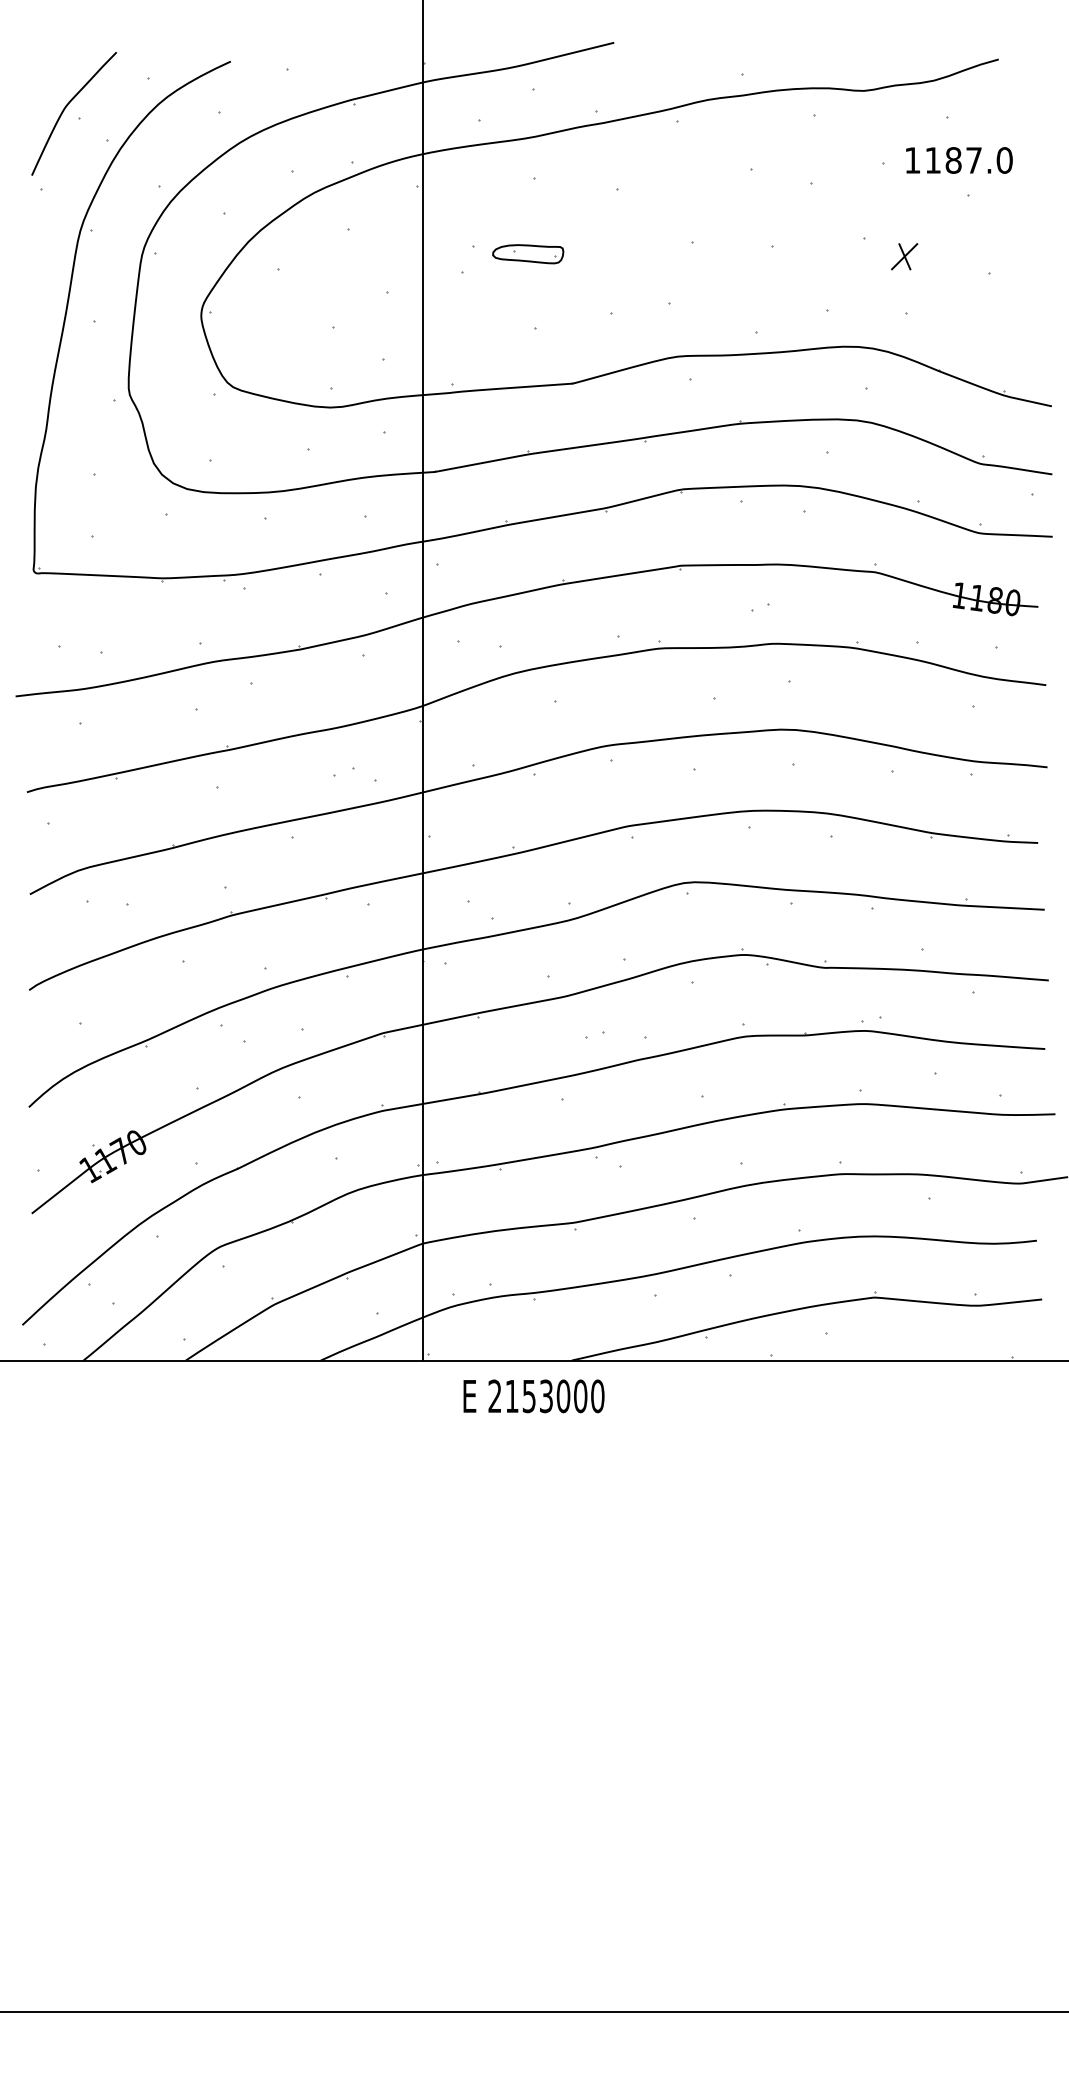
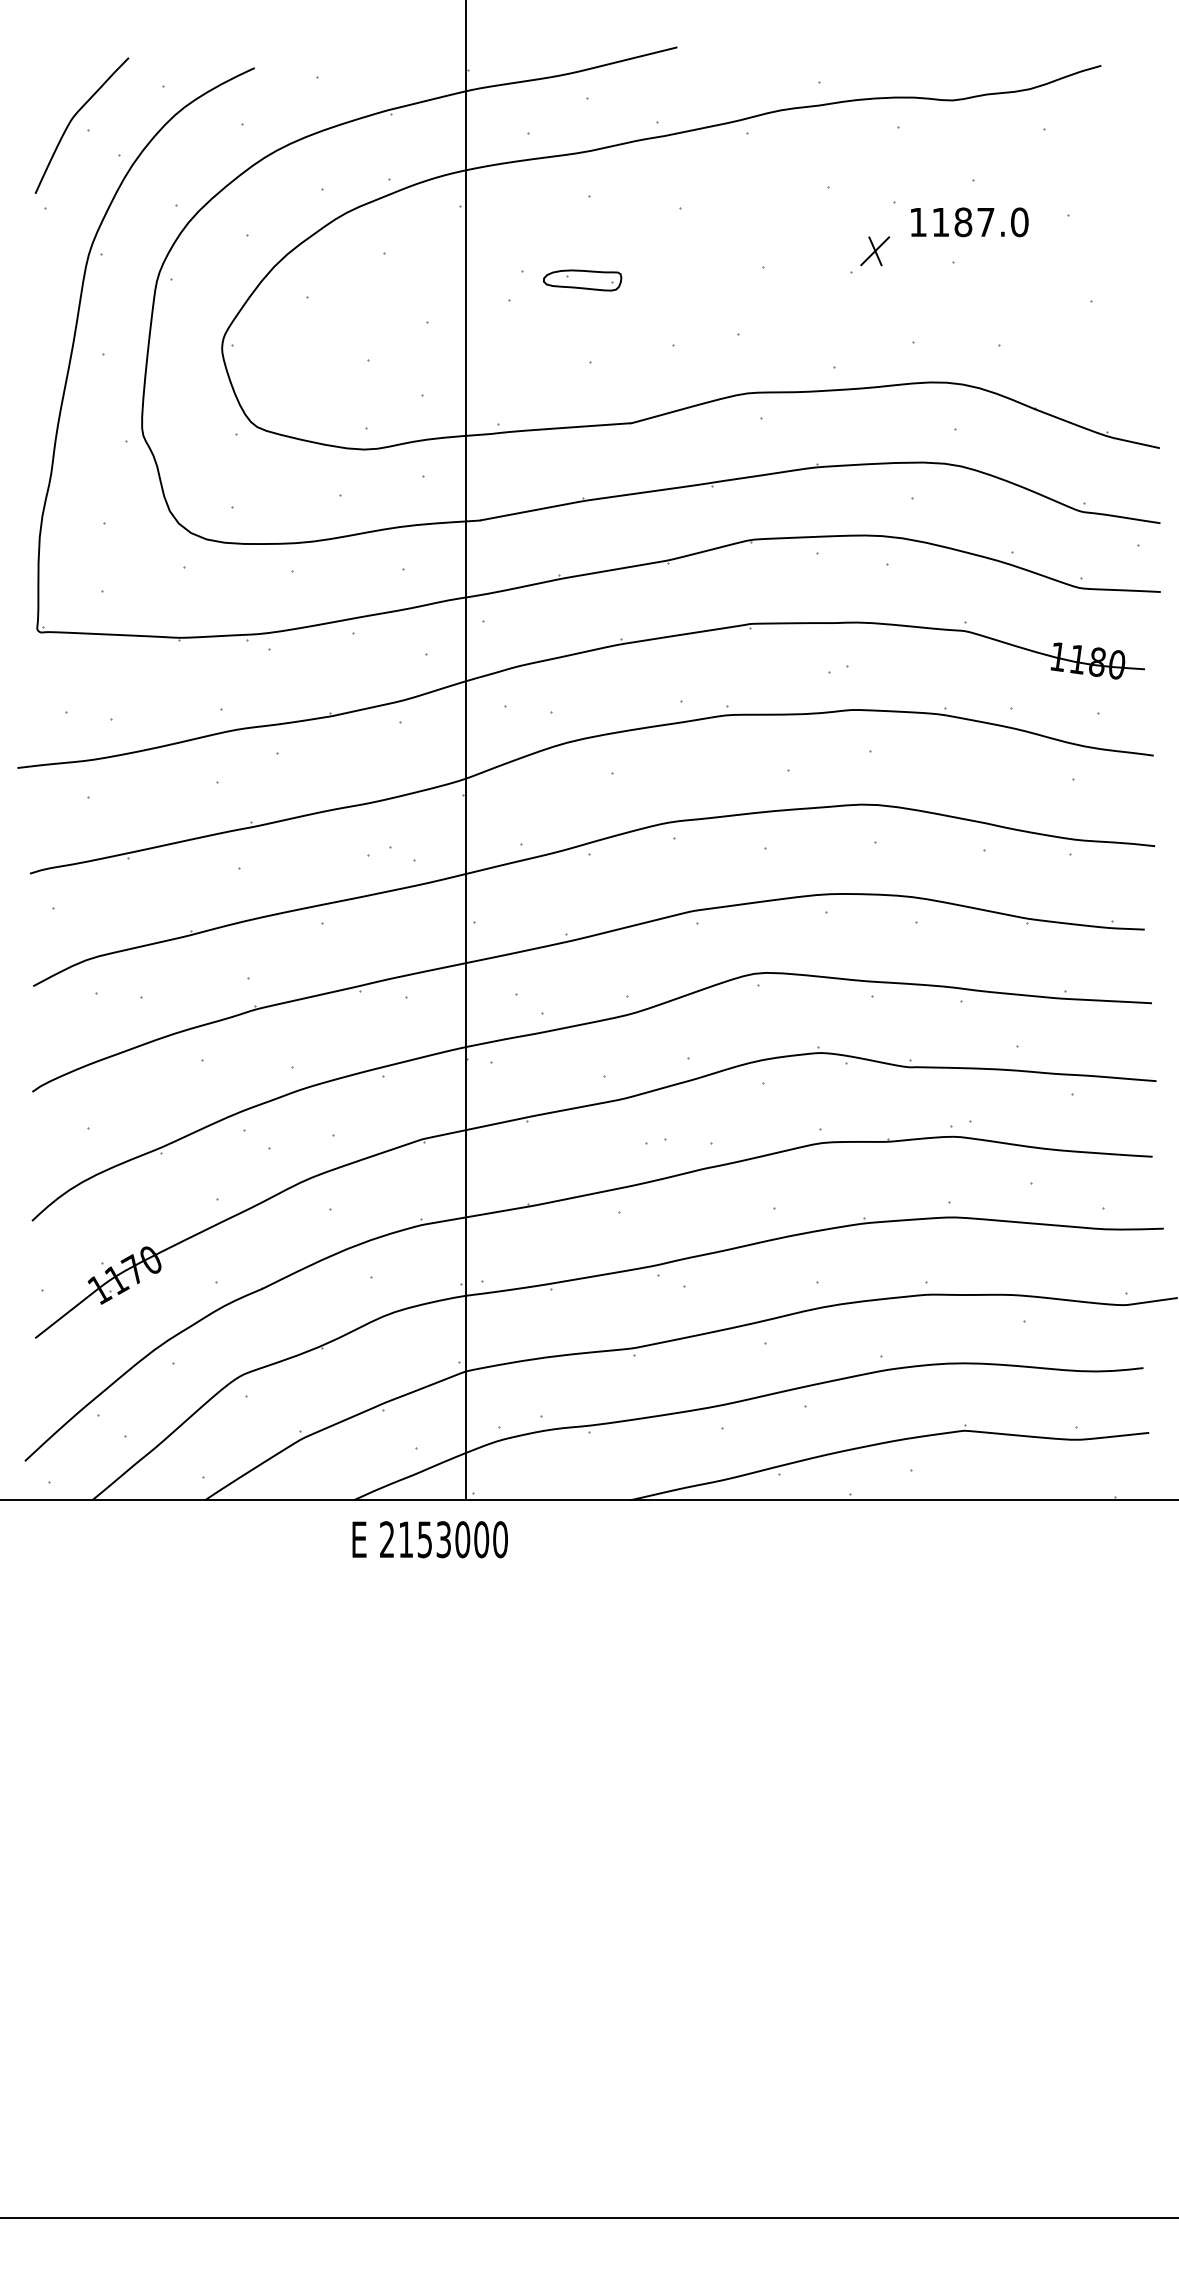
text: (959, 160) -> (969, 222), moved
part: (904, 256) -> (875, 251), moved
text: (533, 1396) -> (429, 1539), moved

